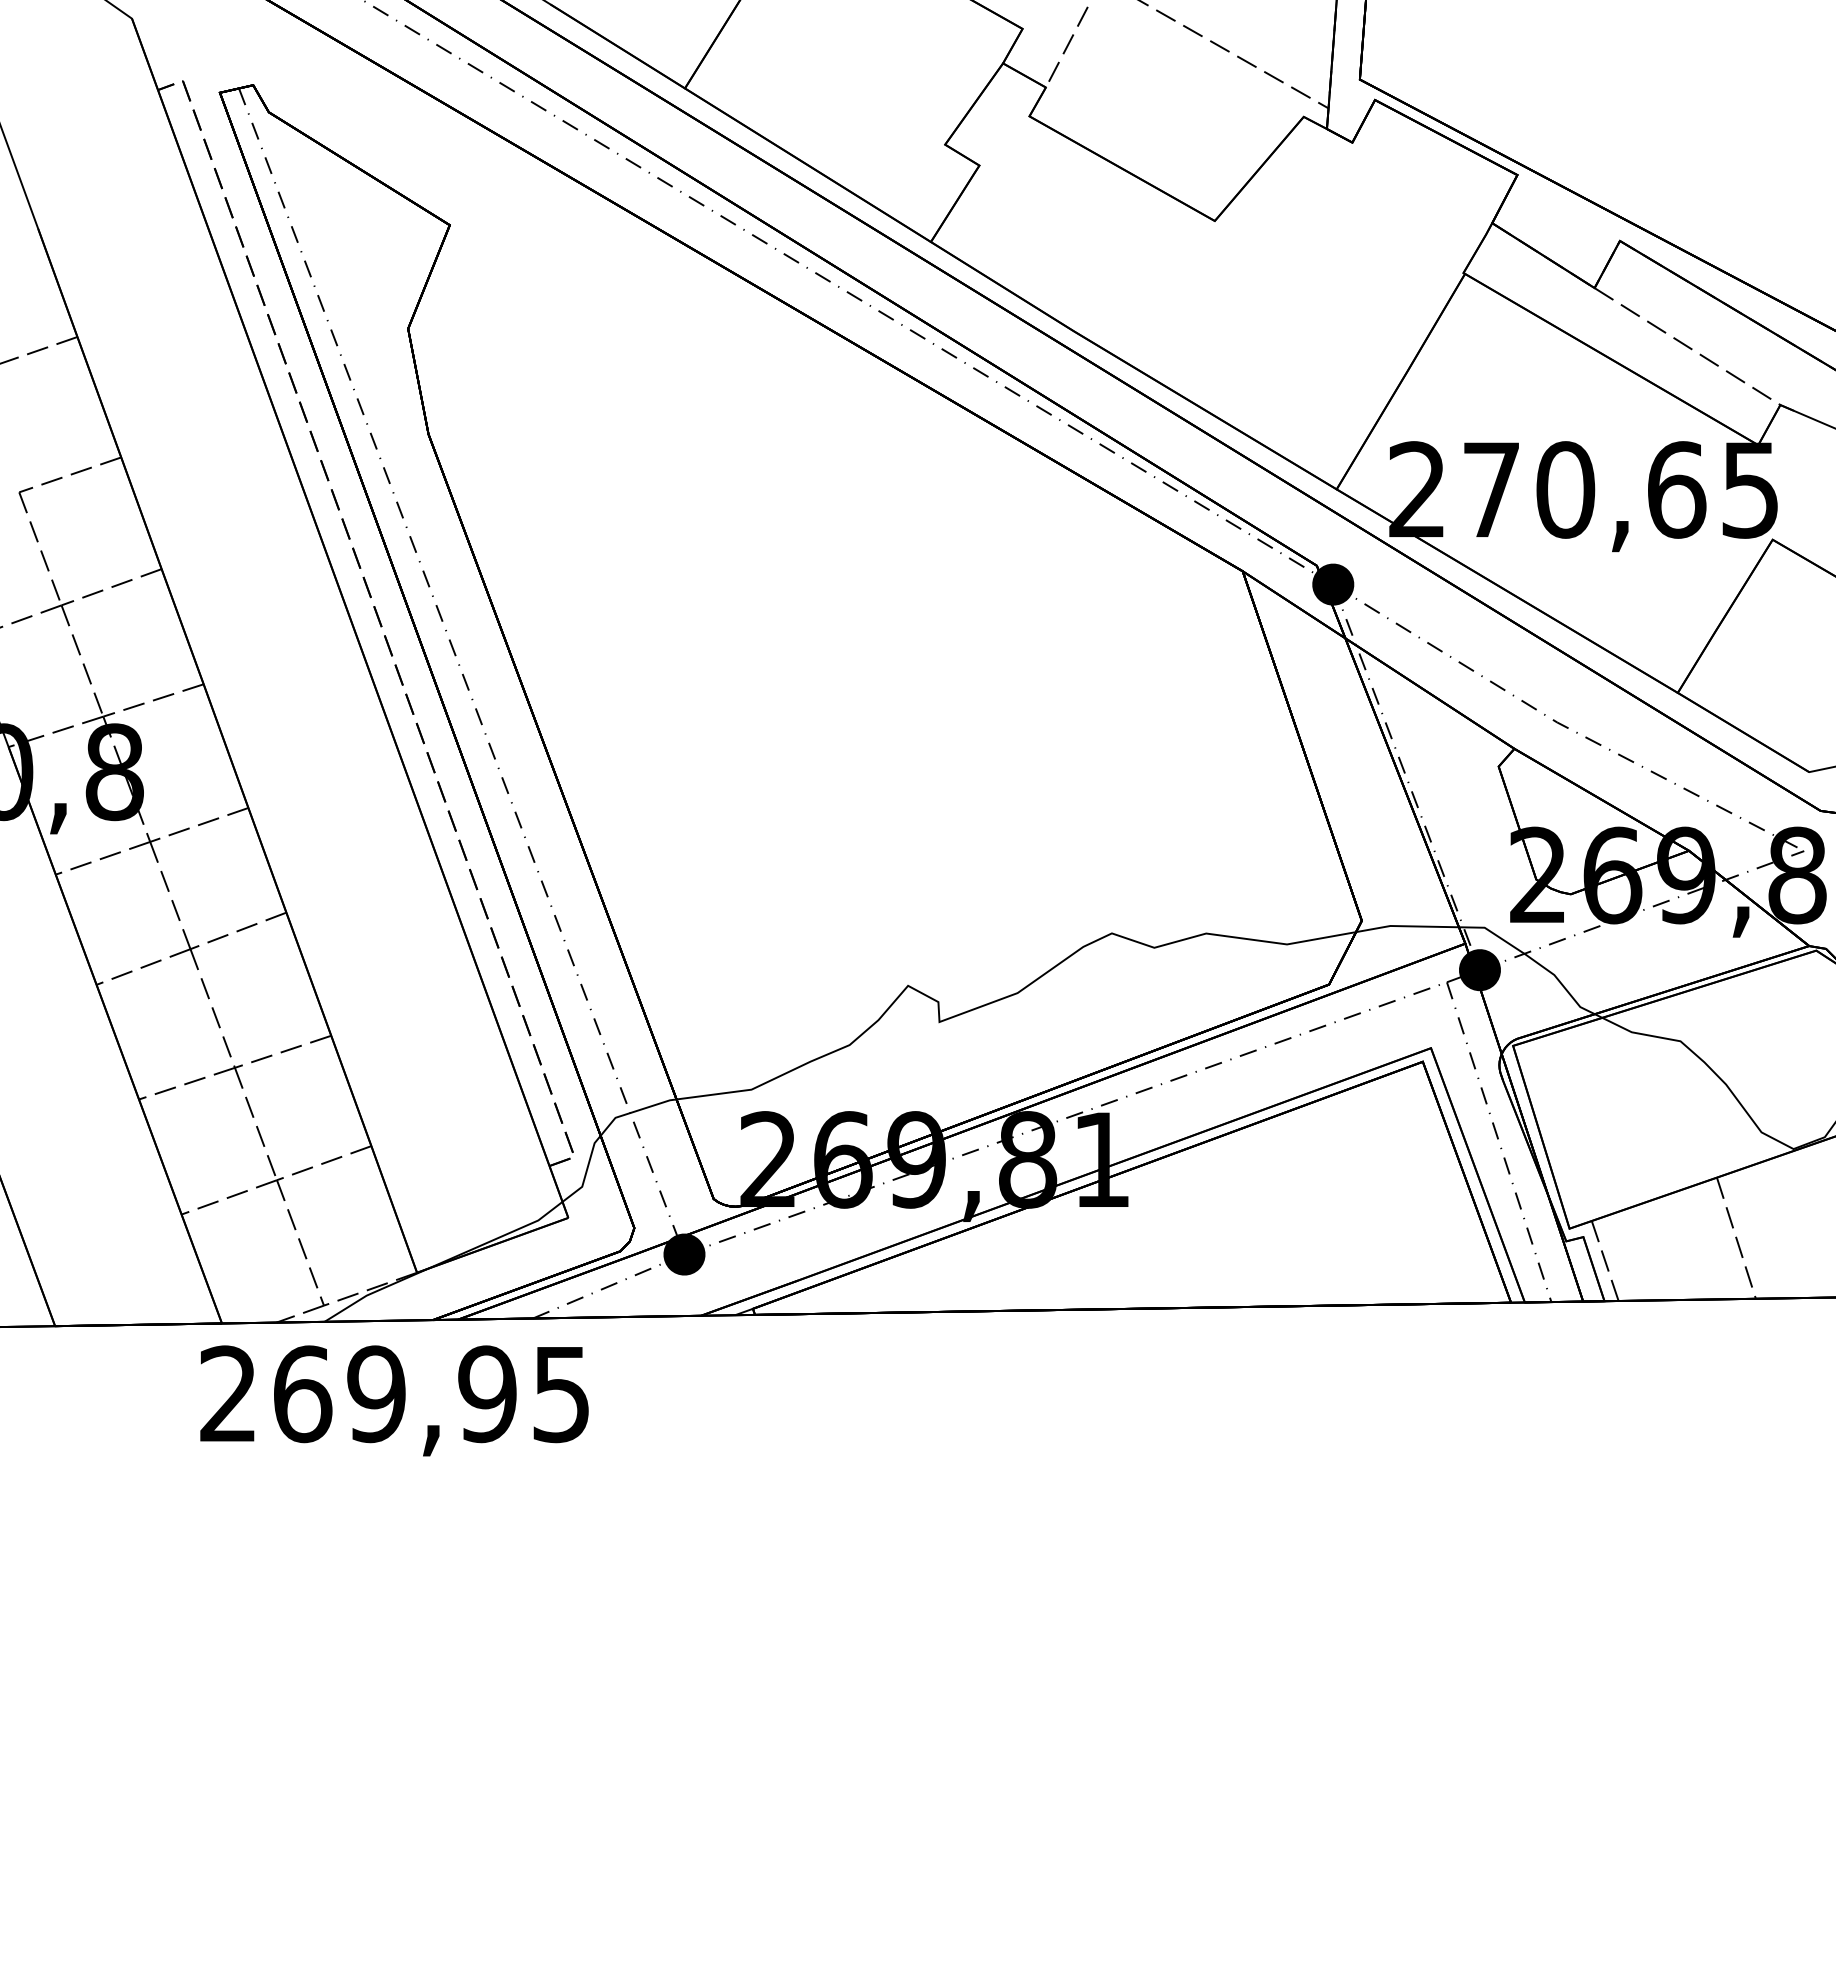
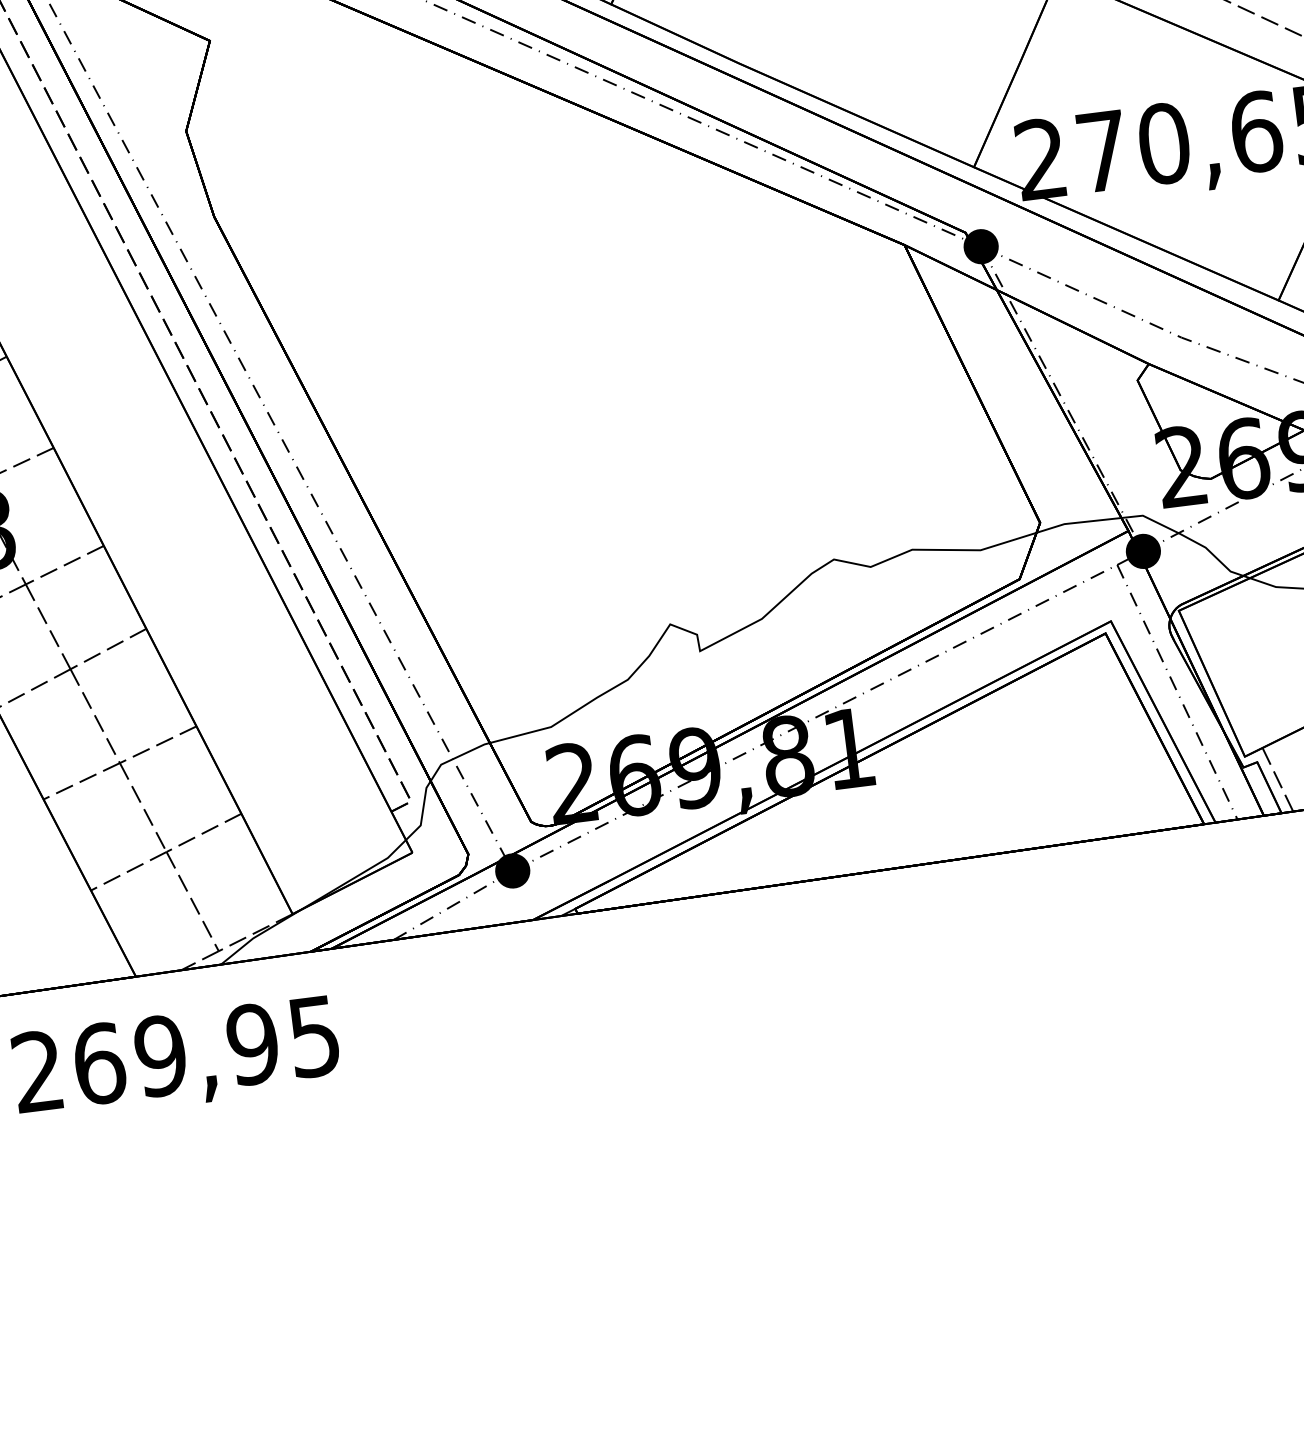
text: (394, 1400) -> (176, 1059), moved

